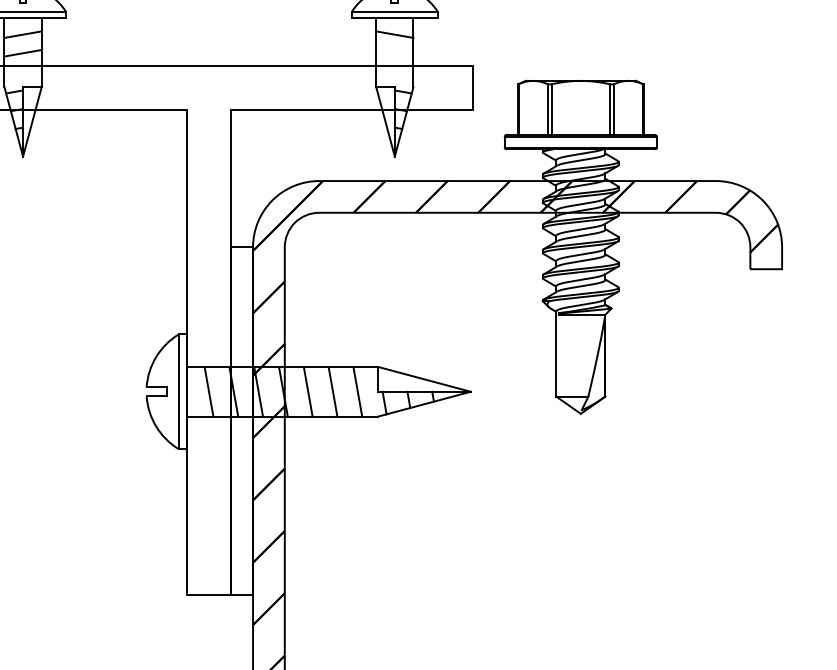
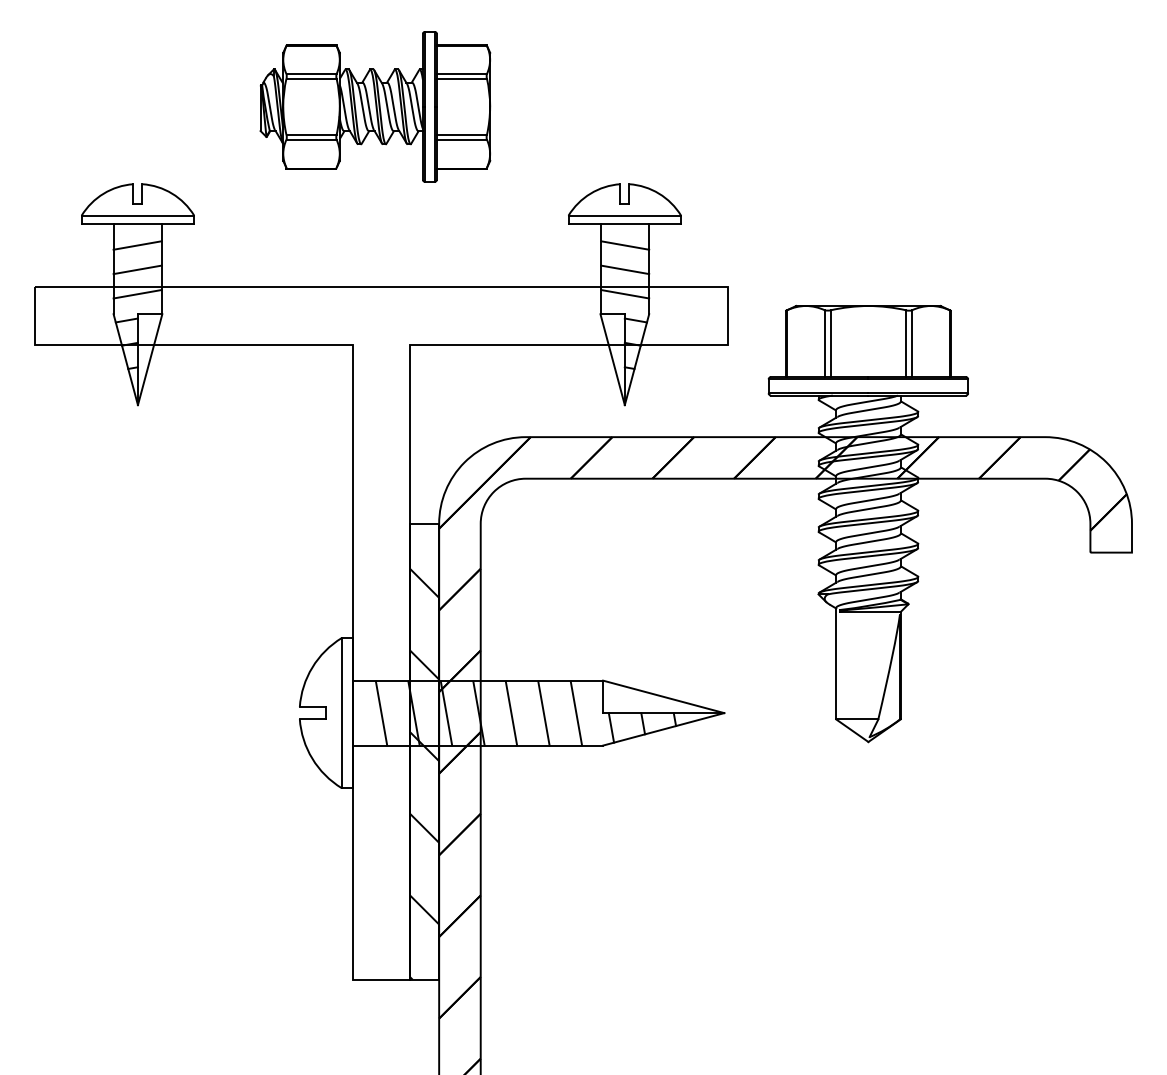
line: (395, 53) -> (625, 269), added
line: (22, 72) -> (137, 294), added
line: (395, 72) -> (625, 294), added
hatch: (241, 438) -> (424, 774), added

